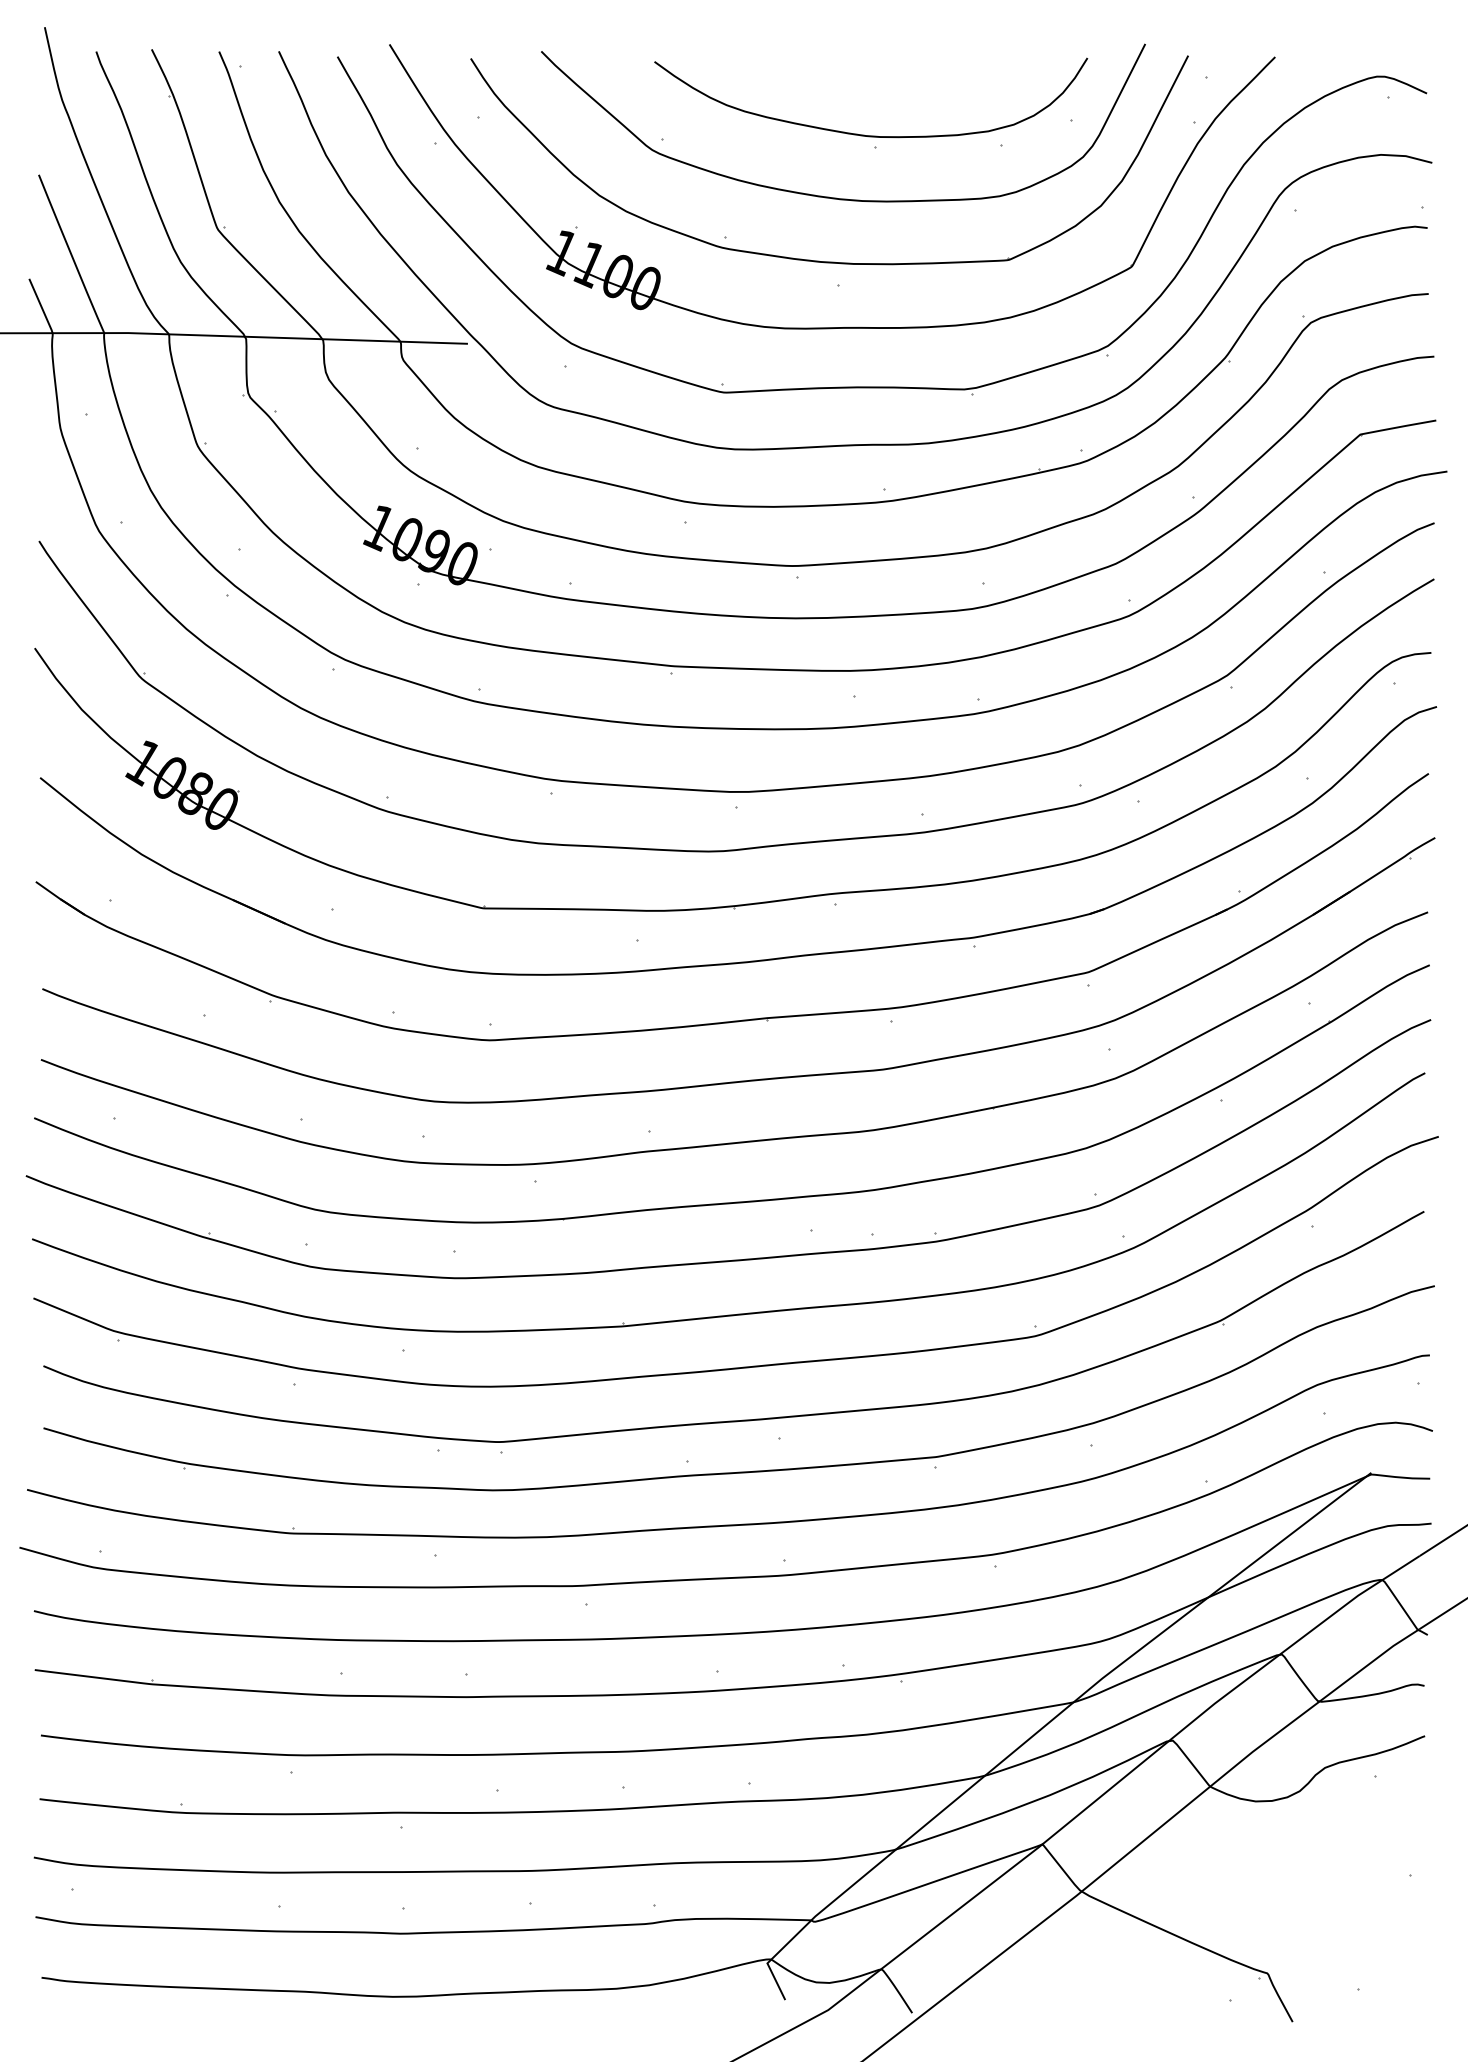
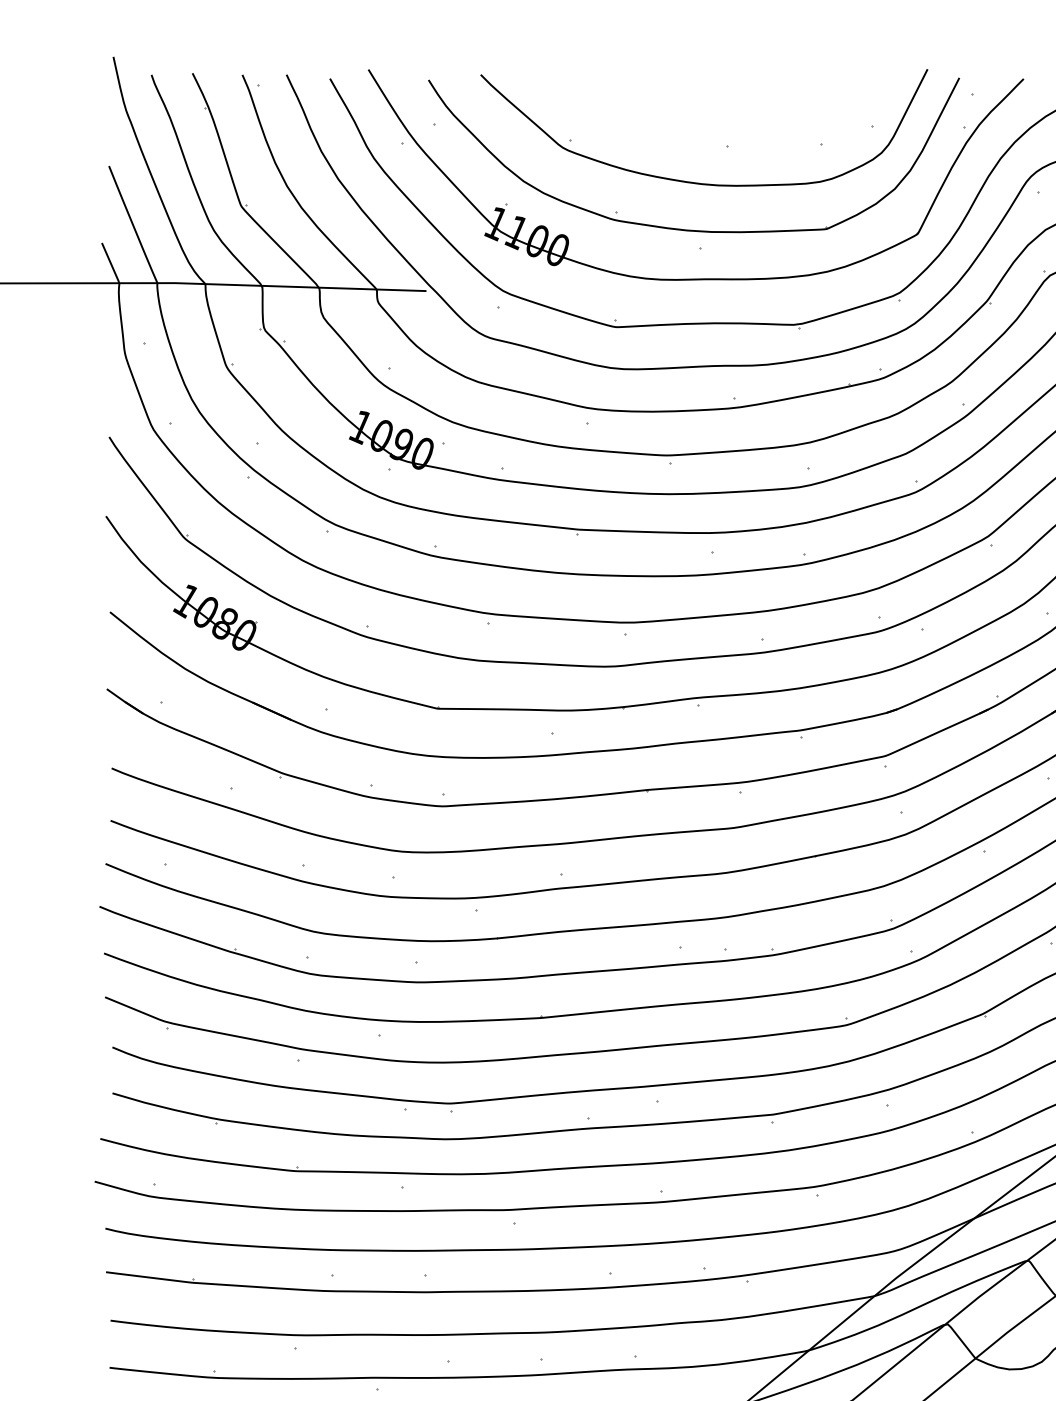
curve: (864, 134) -> (719, 136), removed

